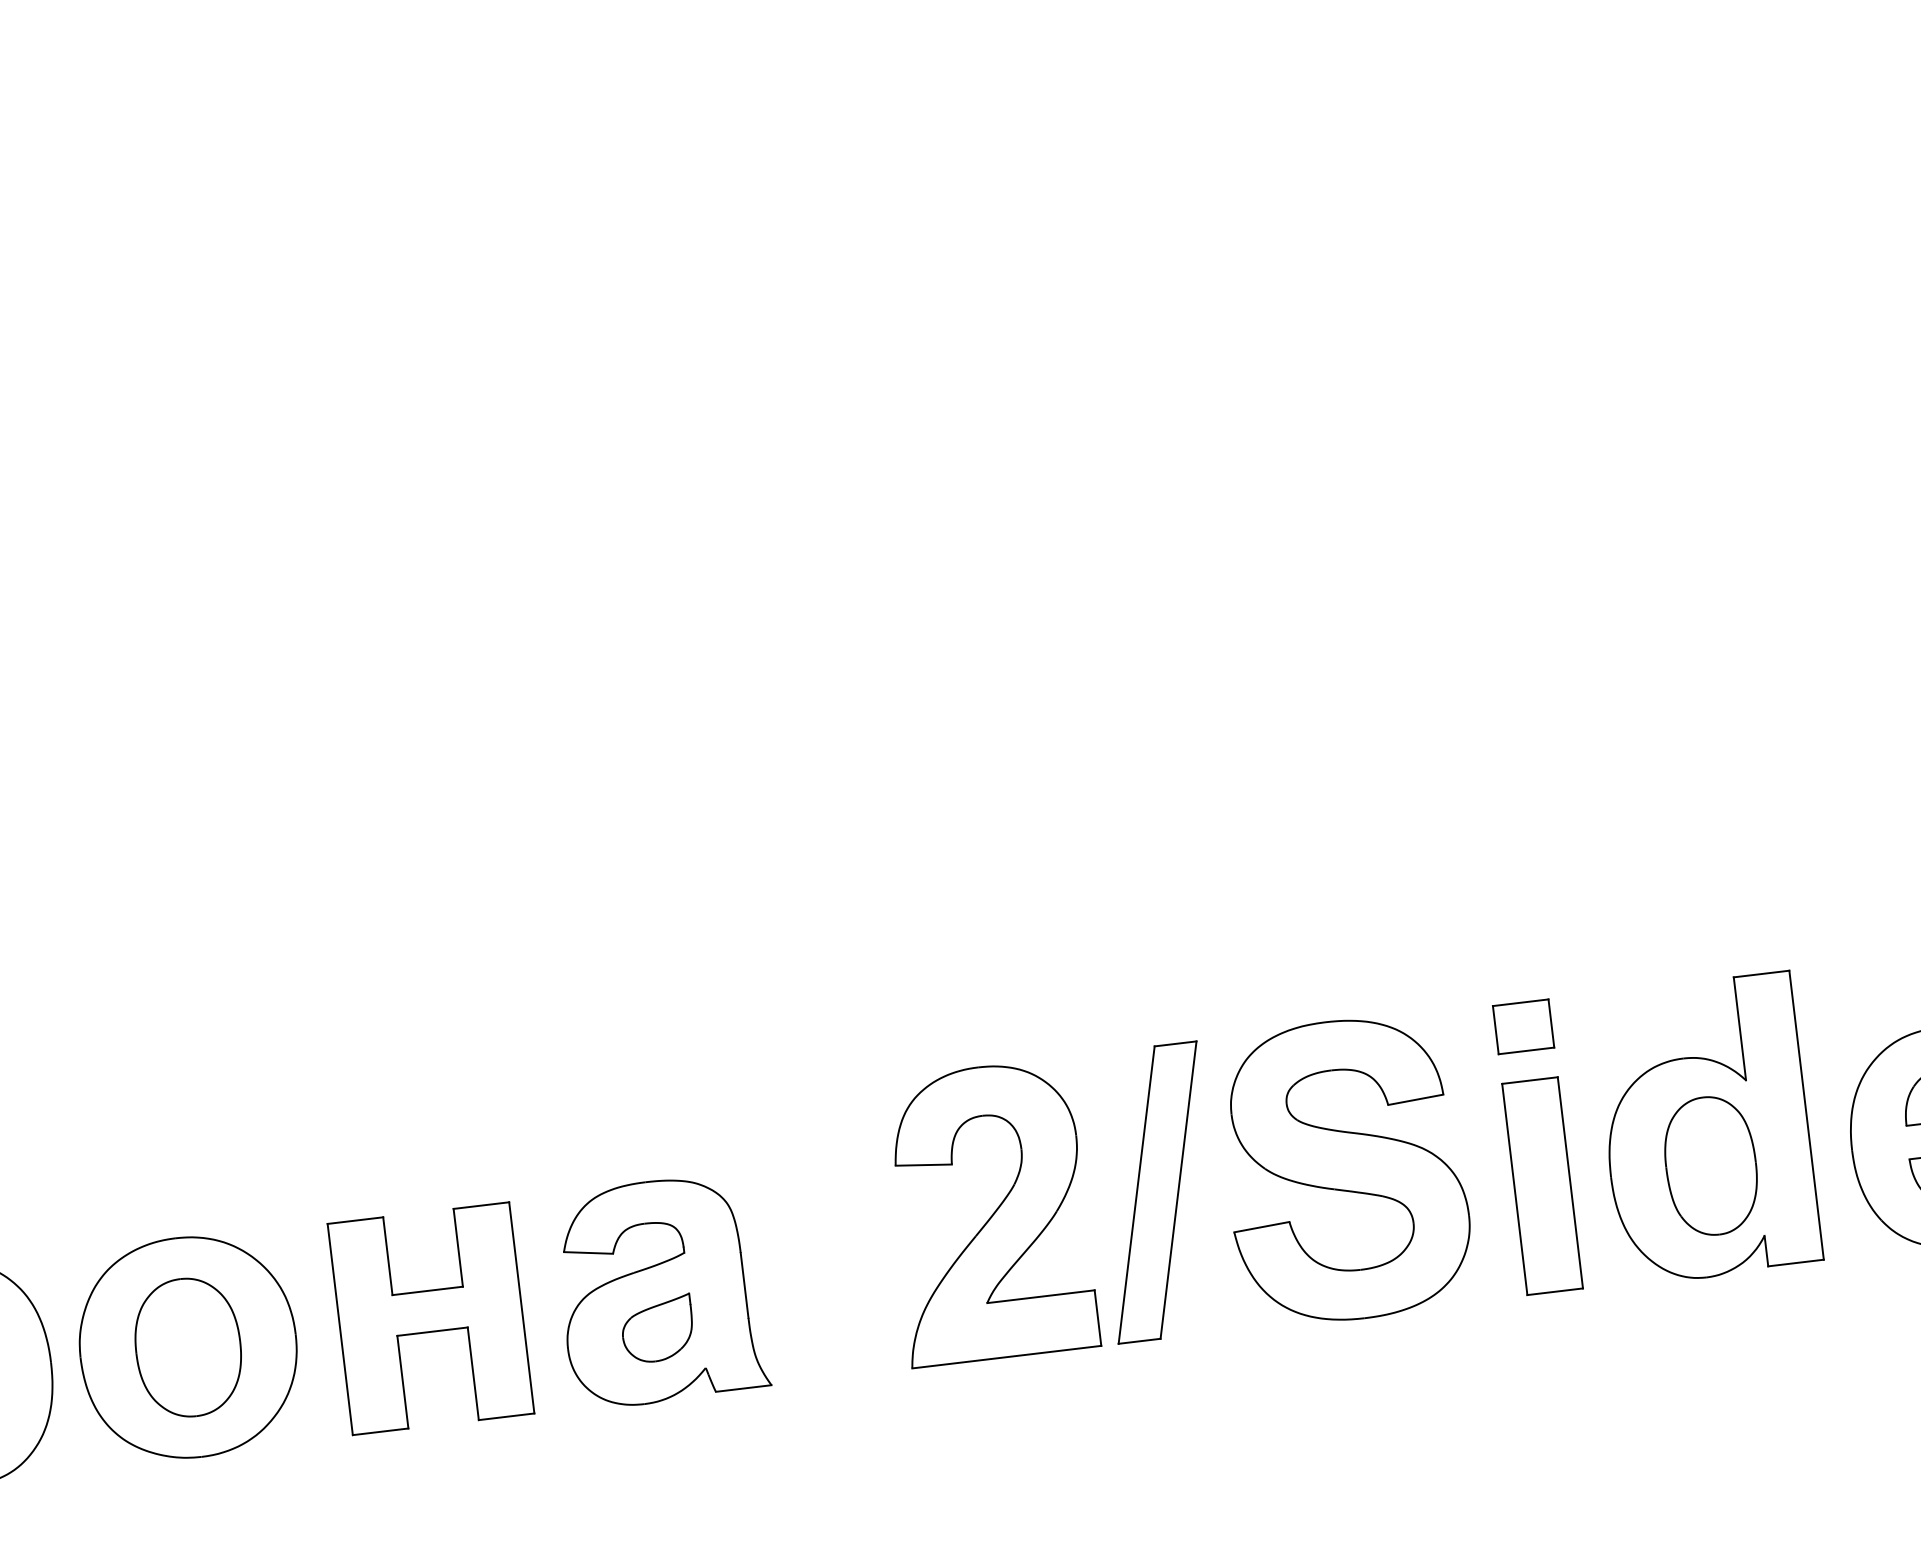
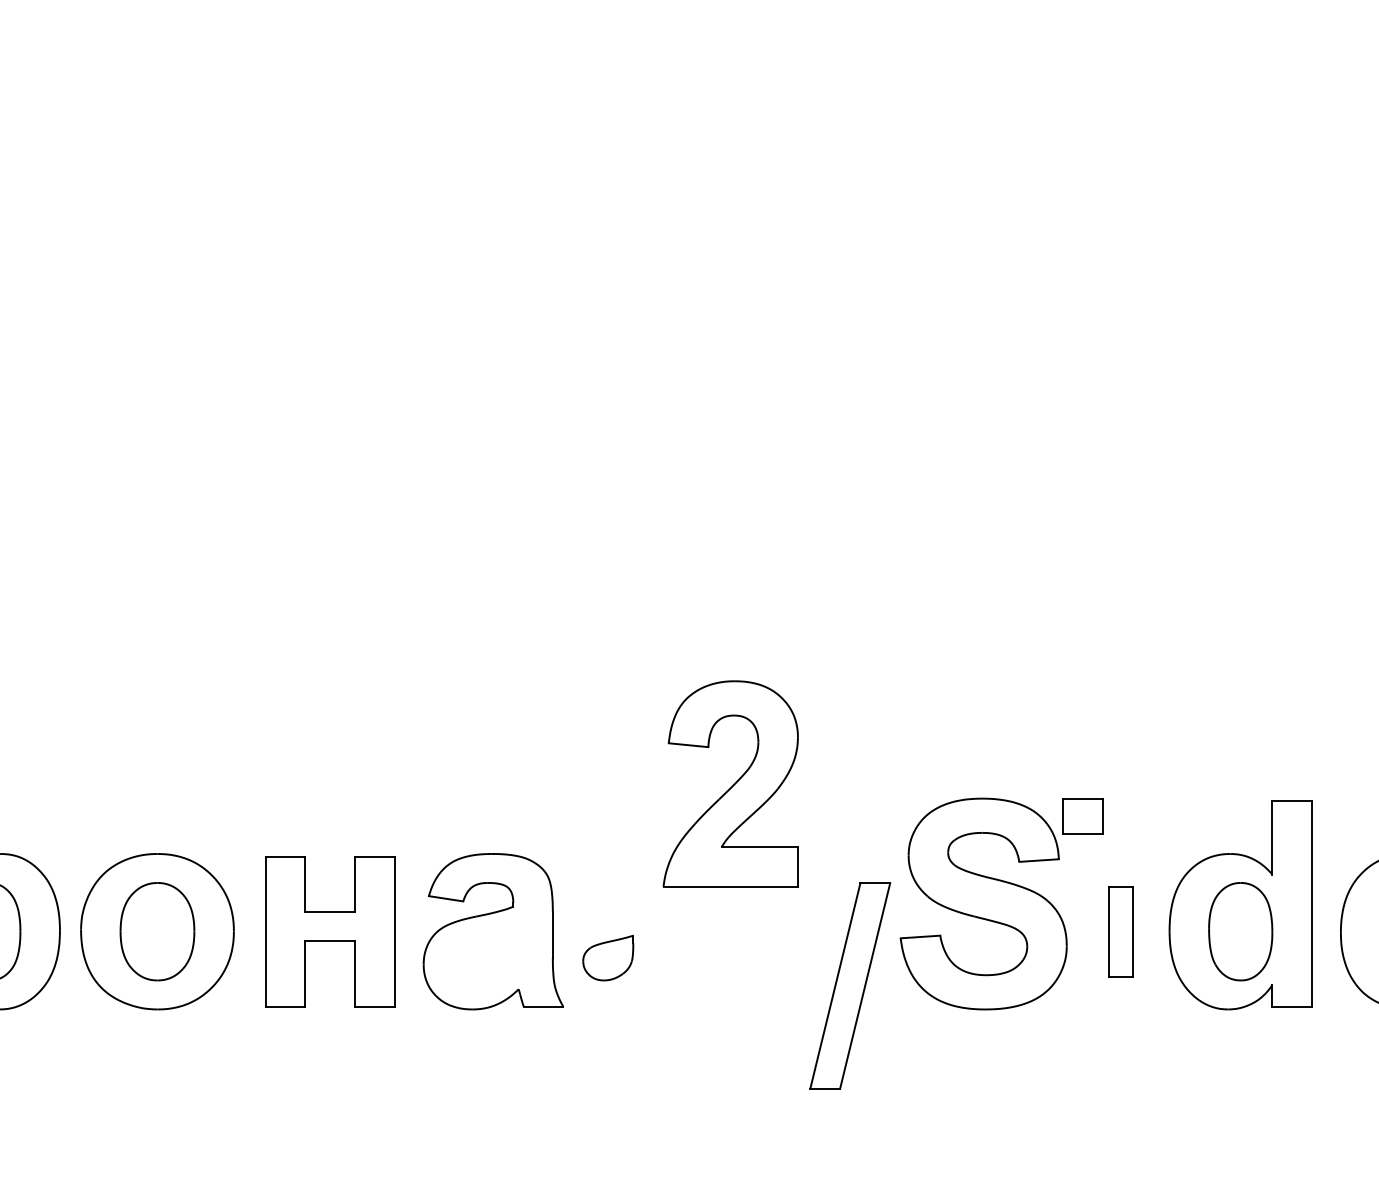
part: (1523, 1027) -> (1082, 816), moved
part: (1542, 1185) -> (1120, 931), size x0.6
part: (1157, 1191) -> (850, 985), moved
part: (989, 1211) -> (730, 783), moved
part: (658, 1329) -> (608, 958), moved

